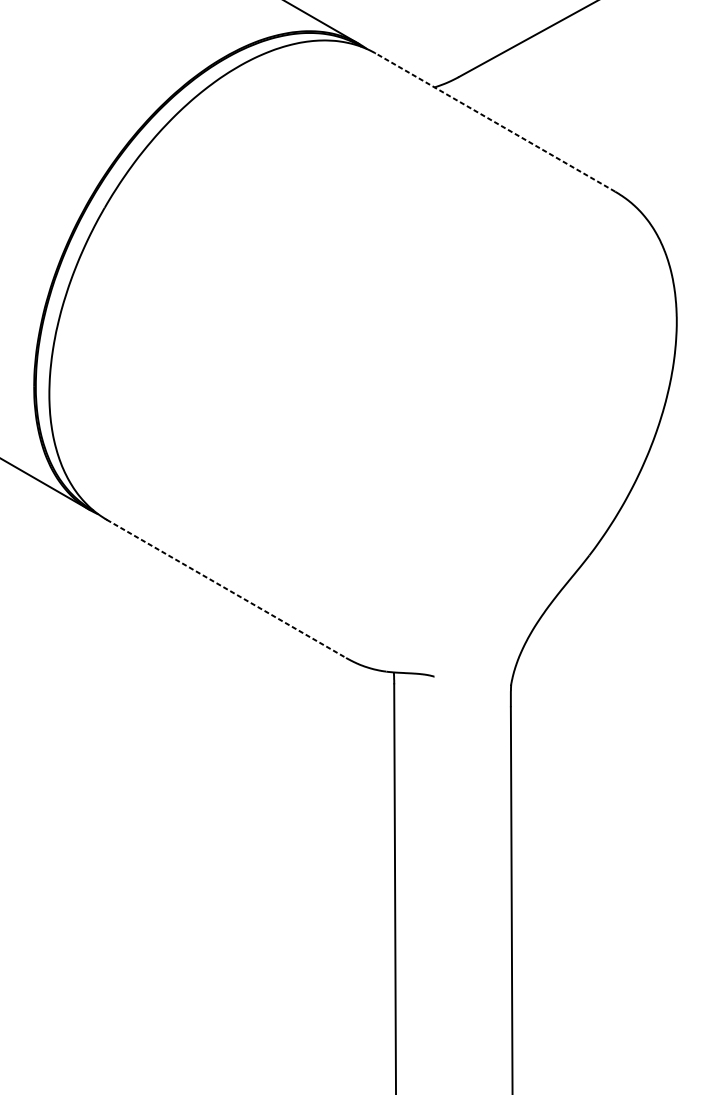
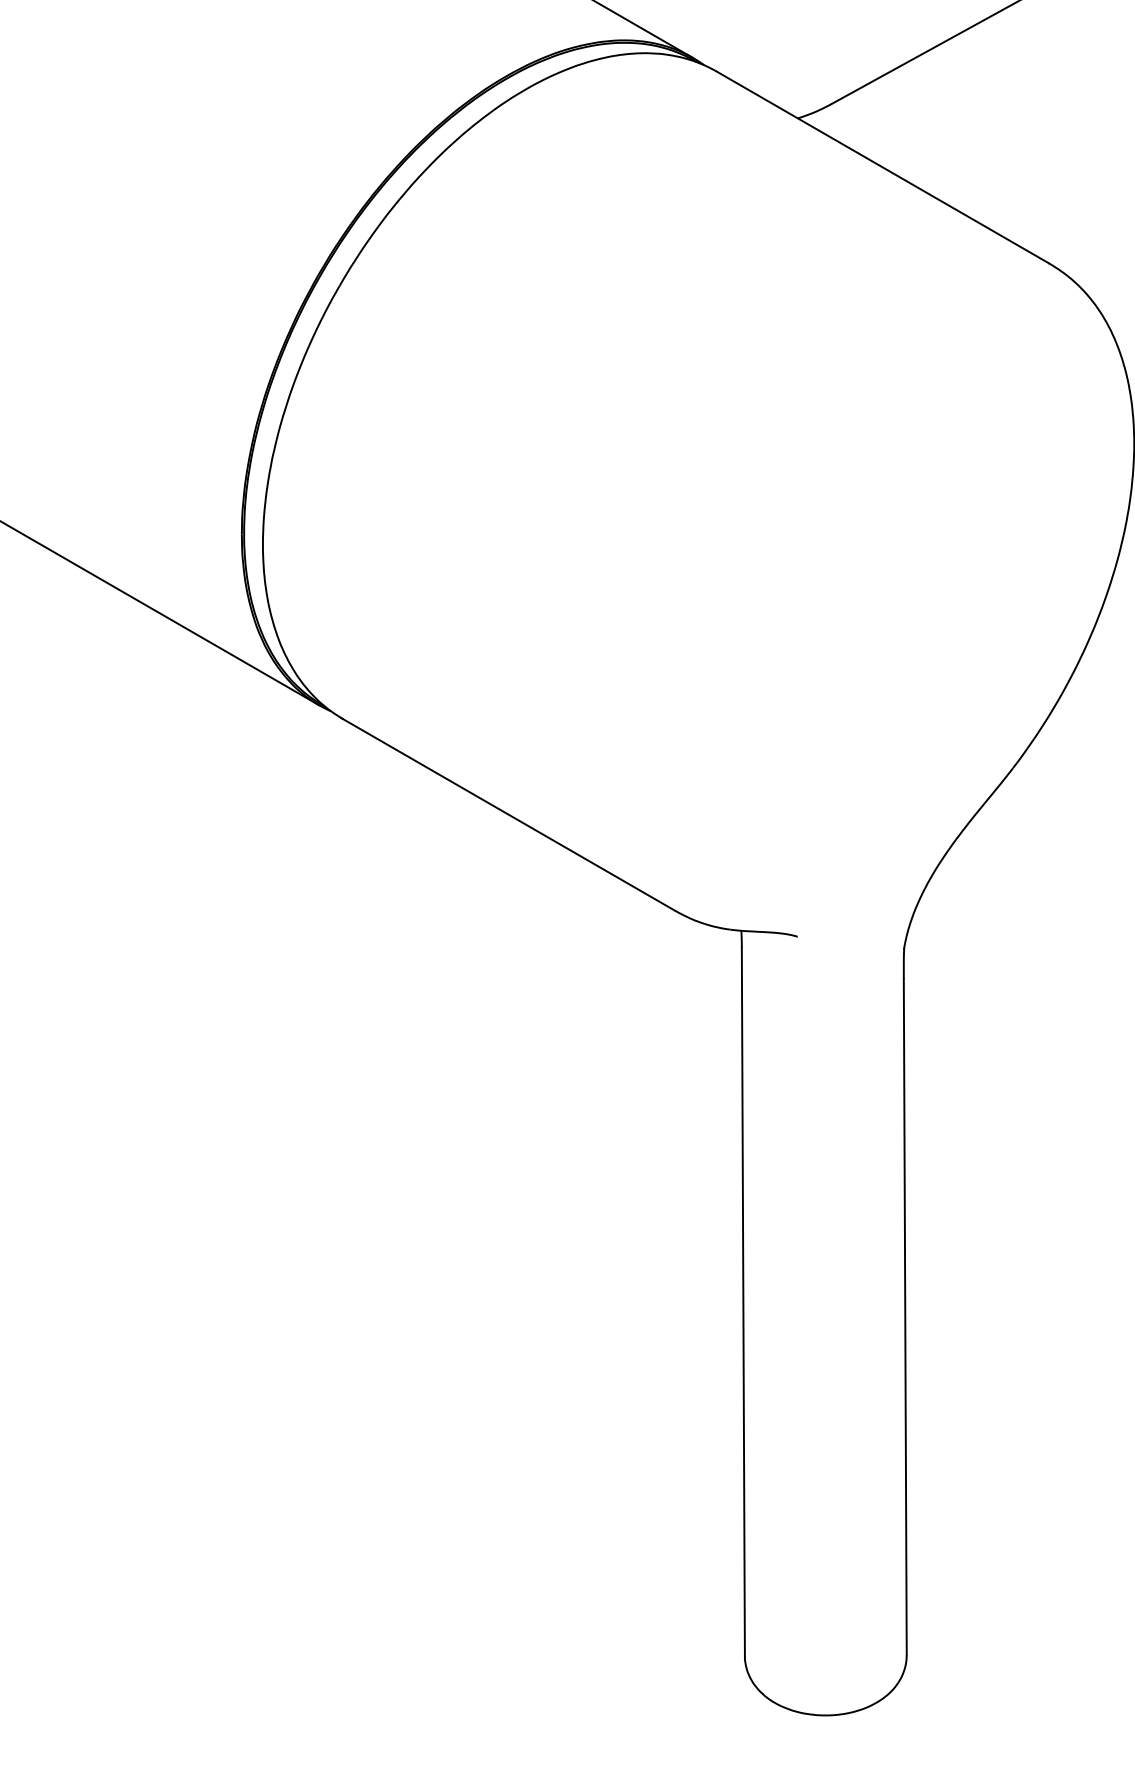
line: (495, 122) -> (882, 167), dashed -> solid
line: (226, 588) -> (508, 814), dashed -> solid

